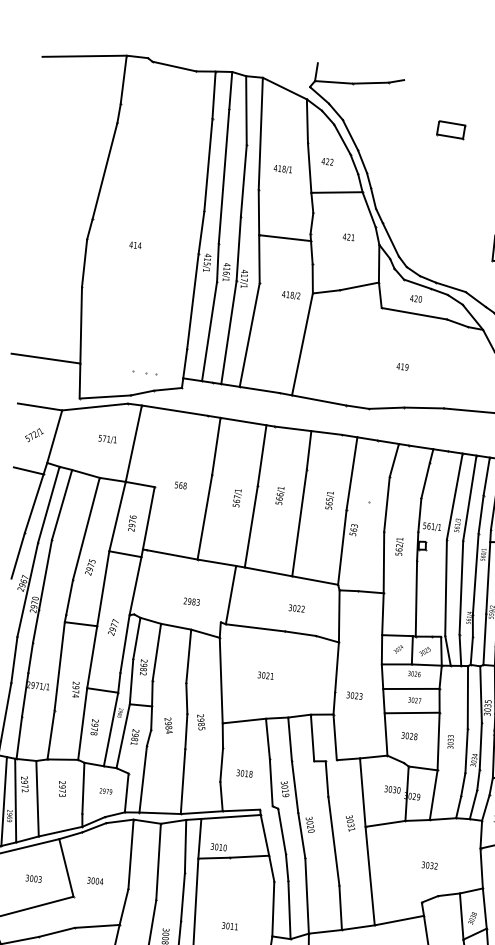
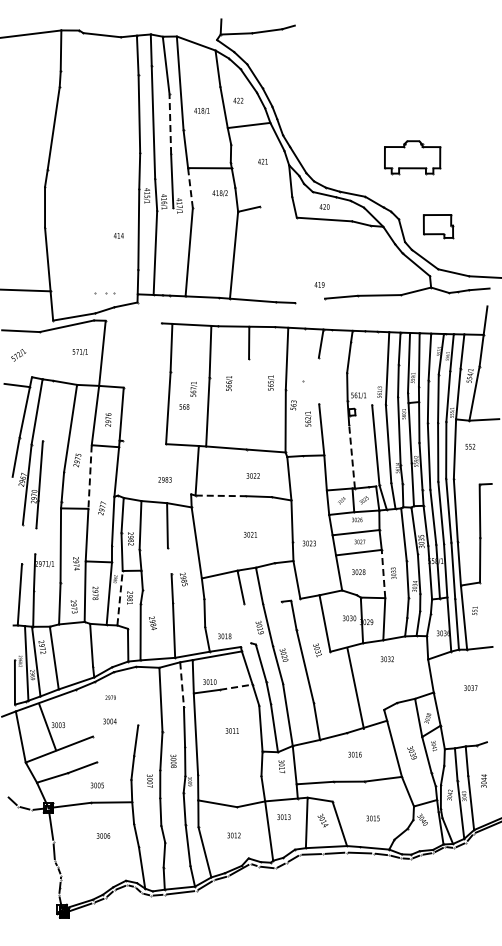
part: (451, 129) -> (338, 62), removed
line: (243, 181) -> (170, 124), solid -> dashed
text: (135, 244) -> (118, 235), moved
line: (259, 259) -> (190, 188), solid -> dashed
line: (358, 286) -> (275, 201), removed
text: (290, 295) -> (219, 193), moved
line: (228, 331) -> (171, 251), removed
text: (402, 366) -> (319, 284), moved
line: (386, 407) -> (309, 300), removed
line: (174, 409) -> (133, 321), removed
line: (54, 436) -> (35, 354), removed
text: (180, 485) -> (184, 406), moved
line: (454, 495) -> (374, 367), removed
line: (386, 503) -> (318, 380), removed
line: (61, 504) -> (47, 410), removed
line: (299, 523) -> (247, 404), removed
text: (399, 545) -> (308, 418), moved
line: (172, 554) -> (144, 442), removed
line: (103, 589) -> (90, 477), solid -> dashed
line: (416, 598) -> (352, 456), solid -> dashed
line: (255, 627) -> (220, 495), solid -> dashed
line: (30, 656) -> (35, 540), removed
line: (14, 660) -> (22, 544), removed
text: (265, 675) -> (250, 534), moved
line: (186, 697) -> (169, 560), removed
text: (168, 725) -> (152, 623), moved
line: (123, 735) -> (120, 597), solid -> dashed
line: (311, 737) -> (277, 582), removed
line: (438, 742) -> (383, 574), solid -> dashed
text: (244, 773) -> (224, 636), moved
line: (270, 782) -> (247, 623), removed
text: (61, 788) -> (73, 606), moved
text: (105, 791) -> (110, 697), moved
line: (185, 847) -> (182, 685), solid -> dashed
line: (131, 854) -> (137, 696), removed
line: (249, 857) -> (236, 687), solid -> dashed
text: (428, 865) -> (386, 659), moved
line: (66, 868) -> (47, 727), moved
line: (369, 876) -> (355, 688), moved
line: (97, 925) -> (115, 758), removed
text: (229, 925) -> (231, 730), moved

